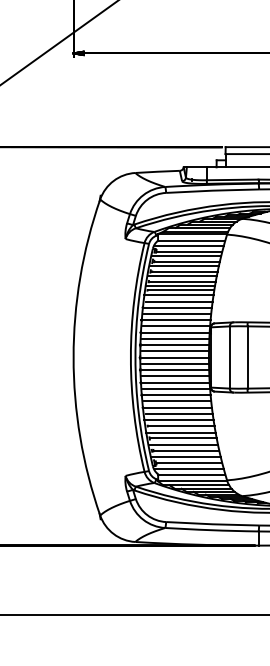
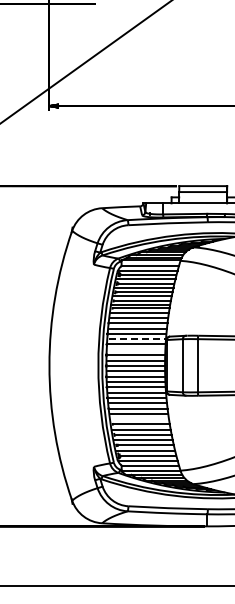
line: (176, 326) -> (137, 339), solid -> dashed
line: (175, 338) -> (136, 349), removed
line: (179, 420) -> (139, 419), removed

